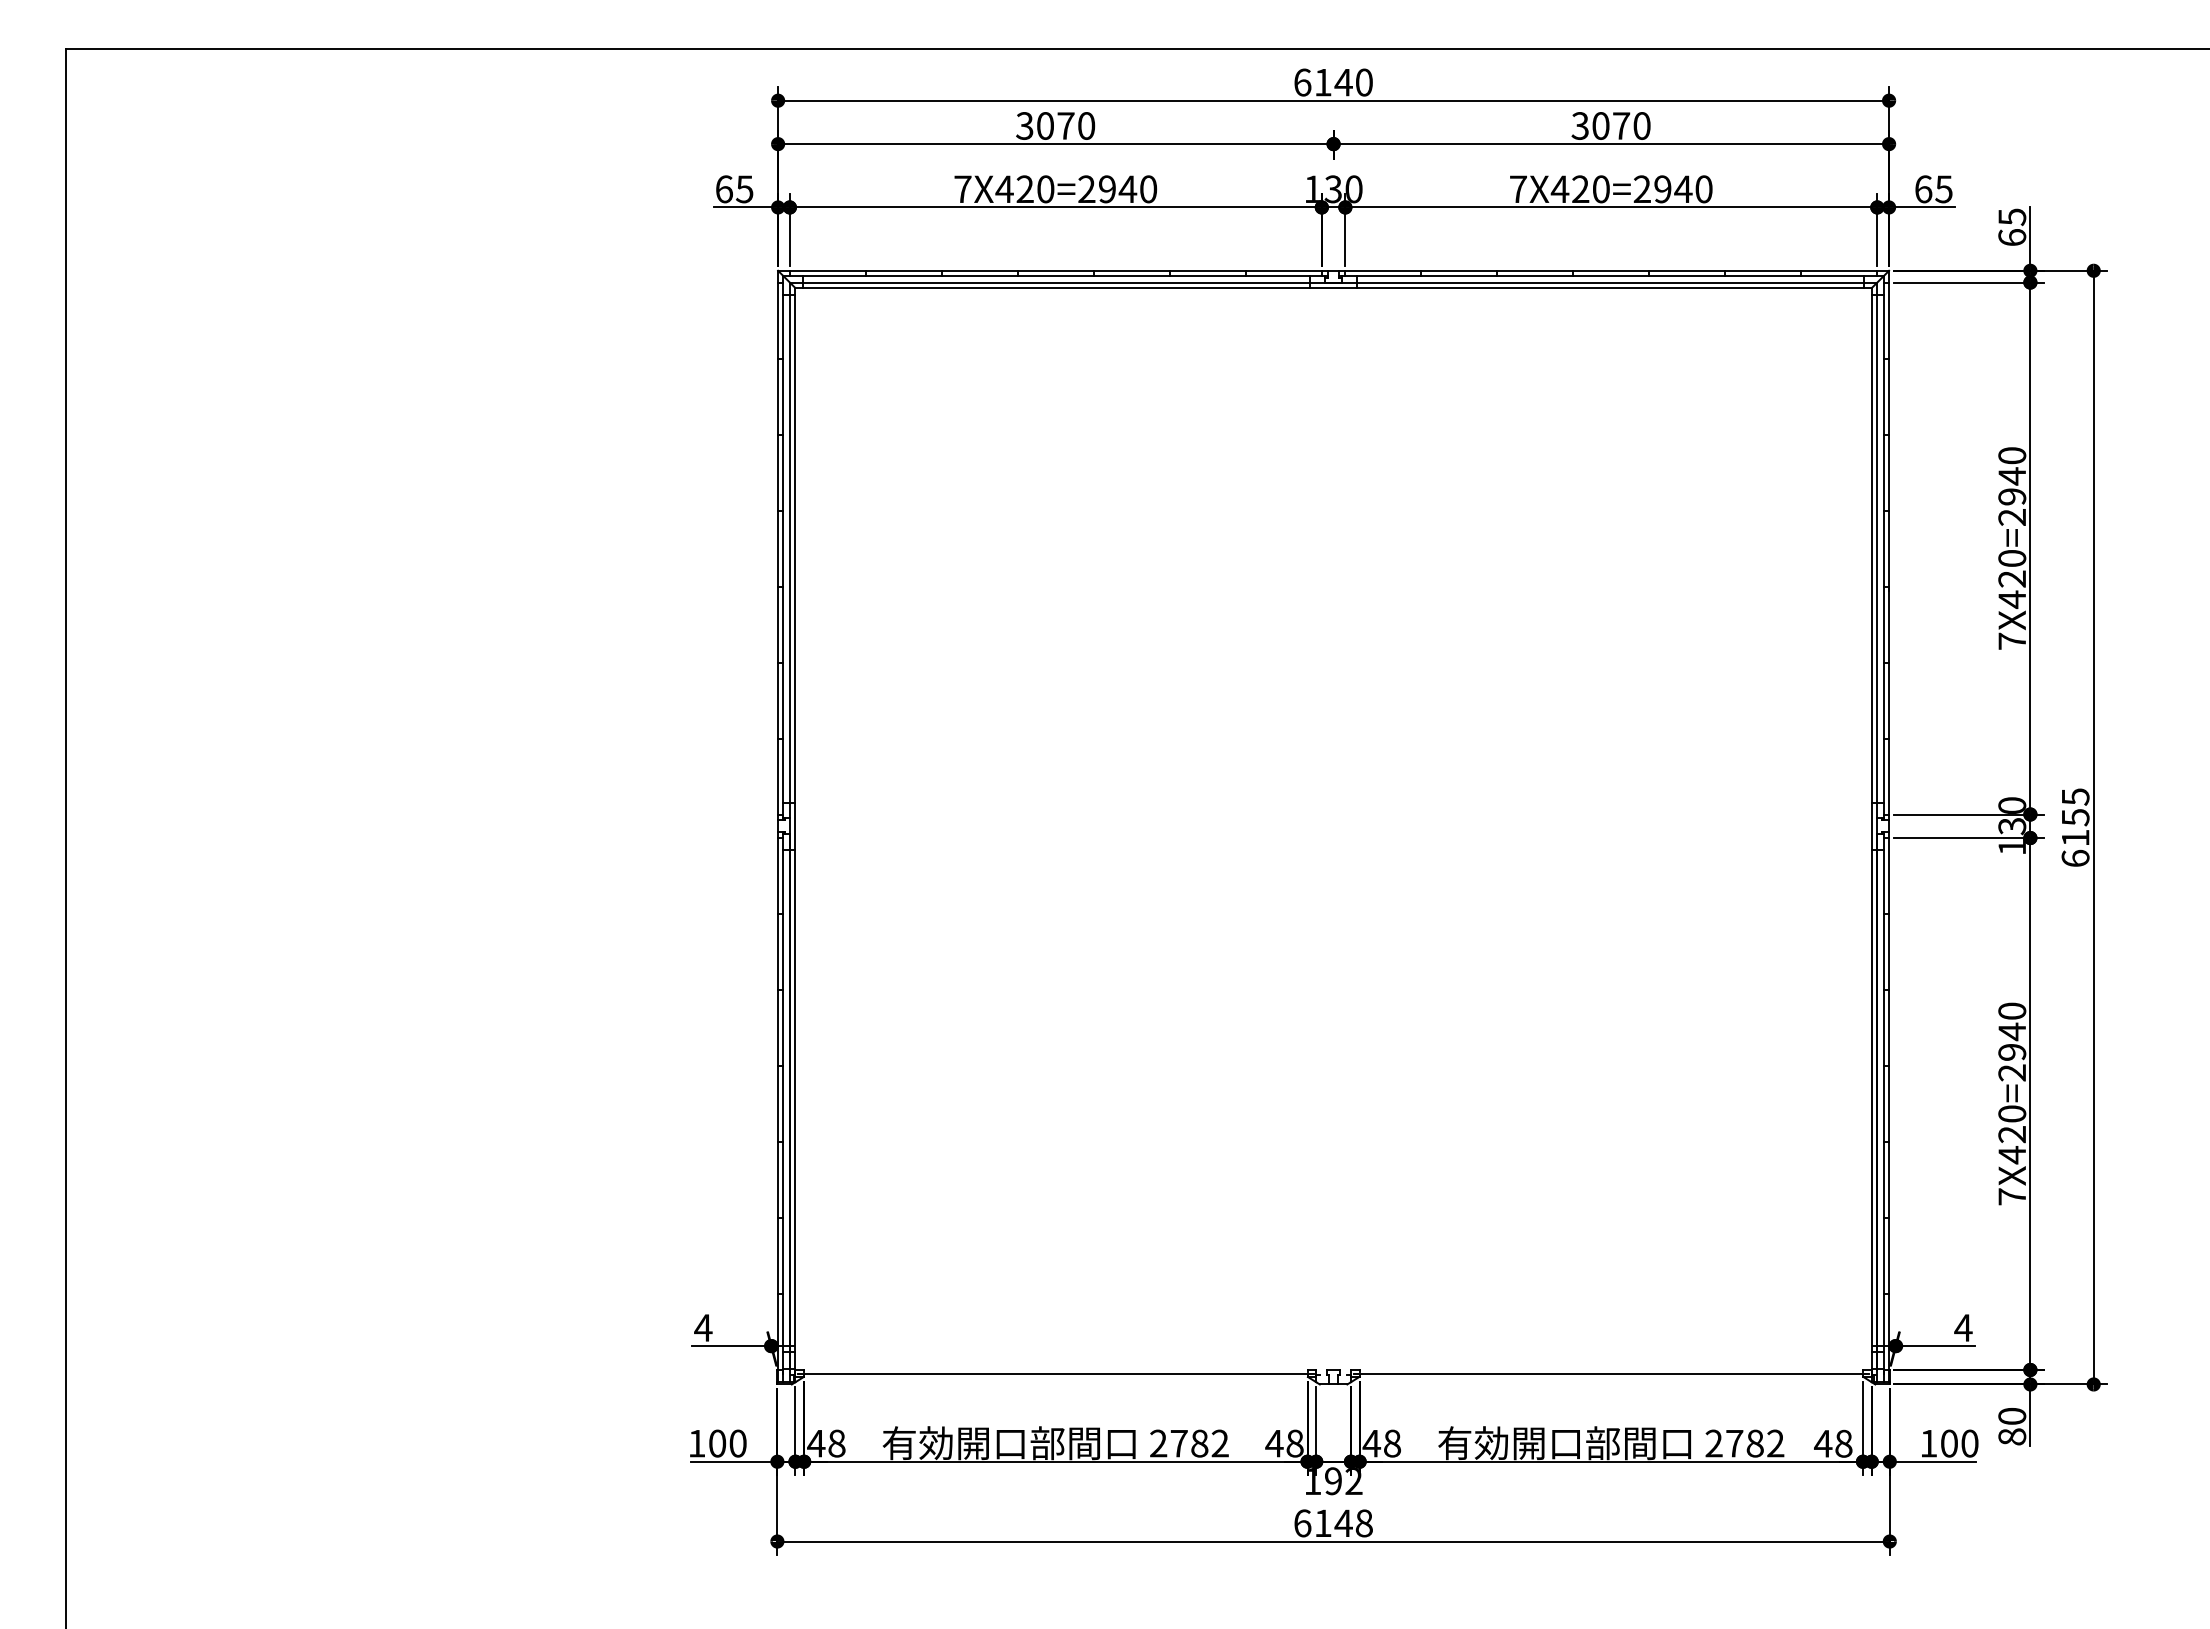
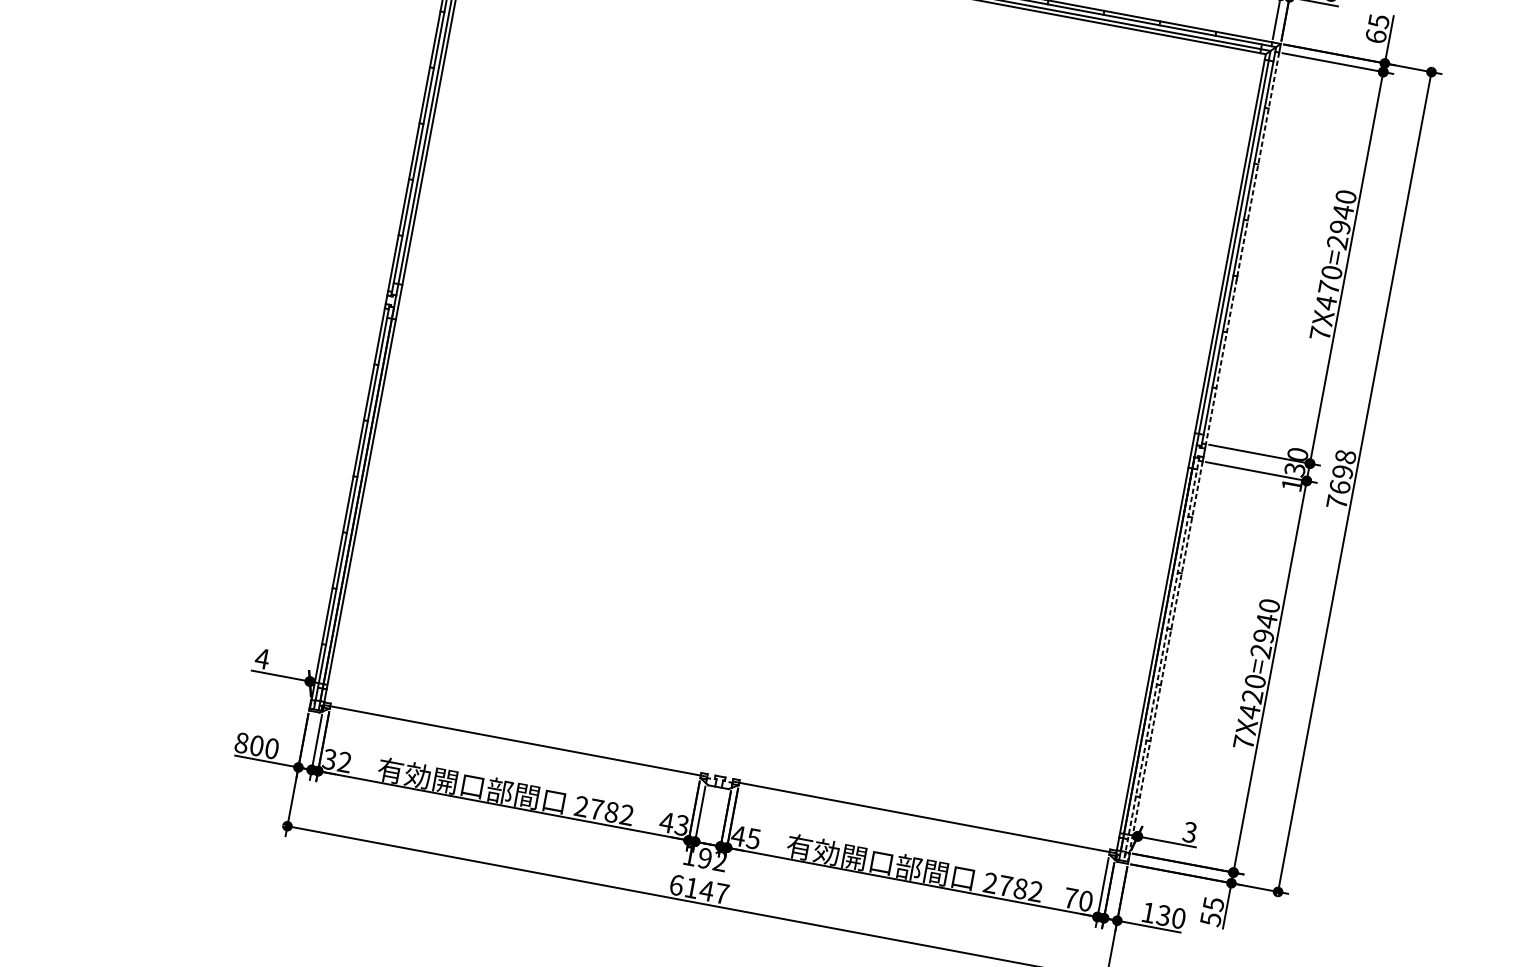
line: (1889, 548) -> (1242, 248), solid -> dashed
text: (2011, 578) -> (1328, 287), 7X420=2940 -> 7X470=2940
text: (2075, 827) -> (1341, 479), 6155 -> 7698
line: (1883, 1106) -> (1161, 658), solid -> dashed
line: (1889, 1109) -> (1165, 661), solid -> dashed
text: (1963, 1327) -> (1190, 832), 4 -> 3
text: (2012, 1426) -> (1212, 911), 80 -> 55
text: (696, 1443) -> (241, 742), 100 -> 800
text: (826, 1443) -> (337, 760), 48 -> 32
text: (1294, 1443) -> (681, 825), 48 -> 43
text: (1392, 1443) -> (753, 838), 48 -> 45
text: (1833, 1443) -> (1078, 899), 48 -> 70
text: (1948, 1443) -> (1163, 915), 100 -> 130
text: (1363, 1523) -> (721, 893), 6148 -> 6147

